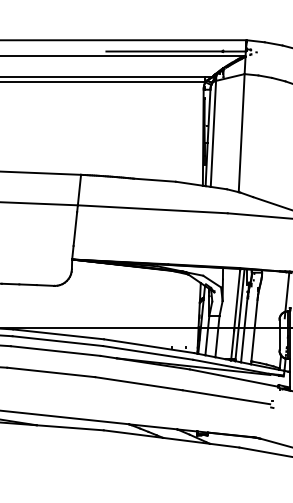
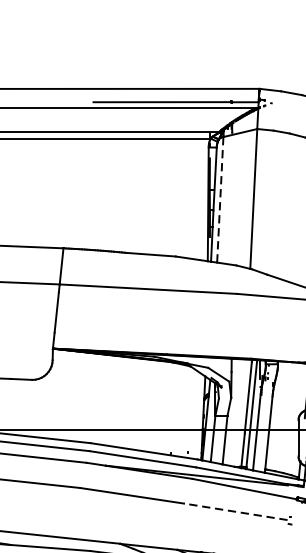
line: (213, 134) -> (220, 200), solid -> dashed
line: (225, 397) -> (234, 512), solid -> dashed

